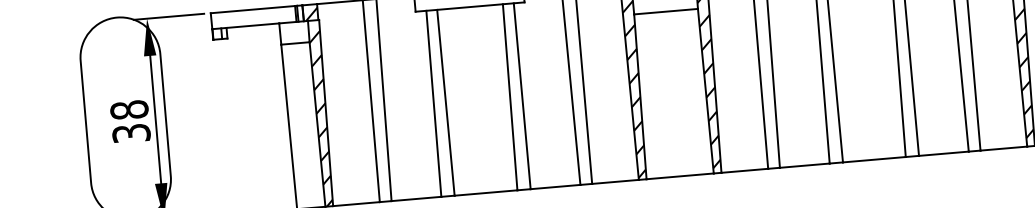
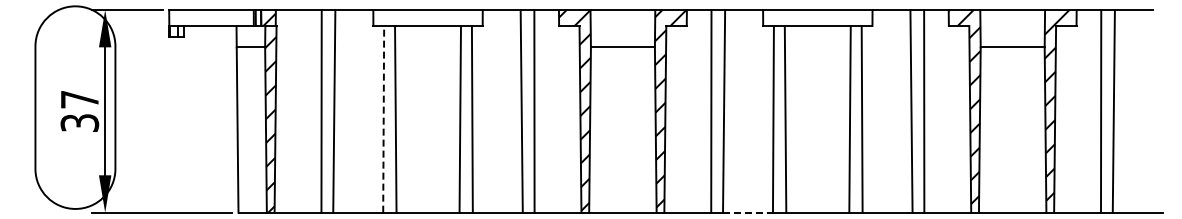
line: (433, 103) -> (383, 118), solid -> dashed
text: (129, 110) -> (79, 99), 38 -> 37
line: (804, 165) -> (747, 212), solid -> dashed

